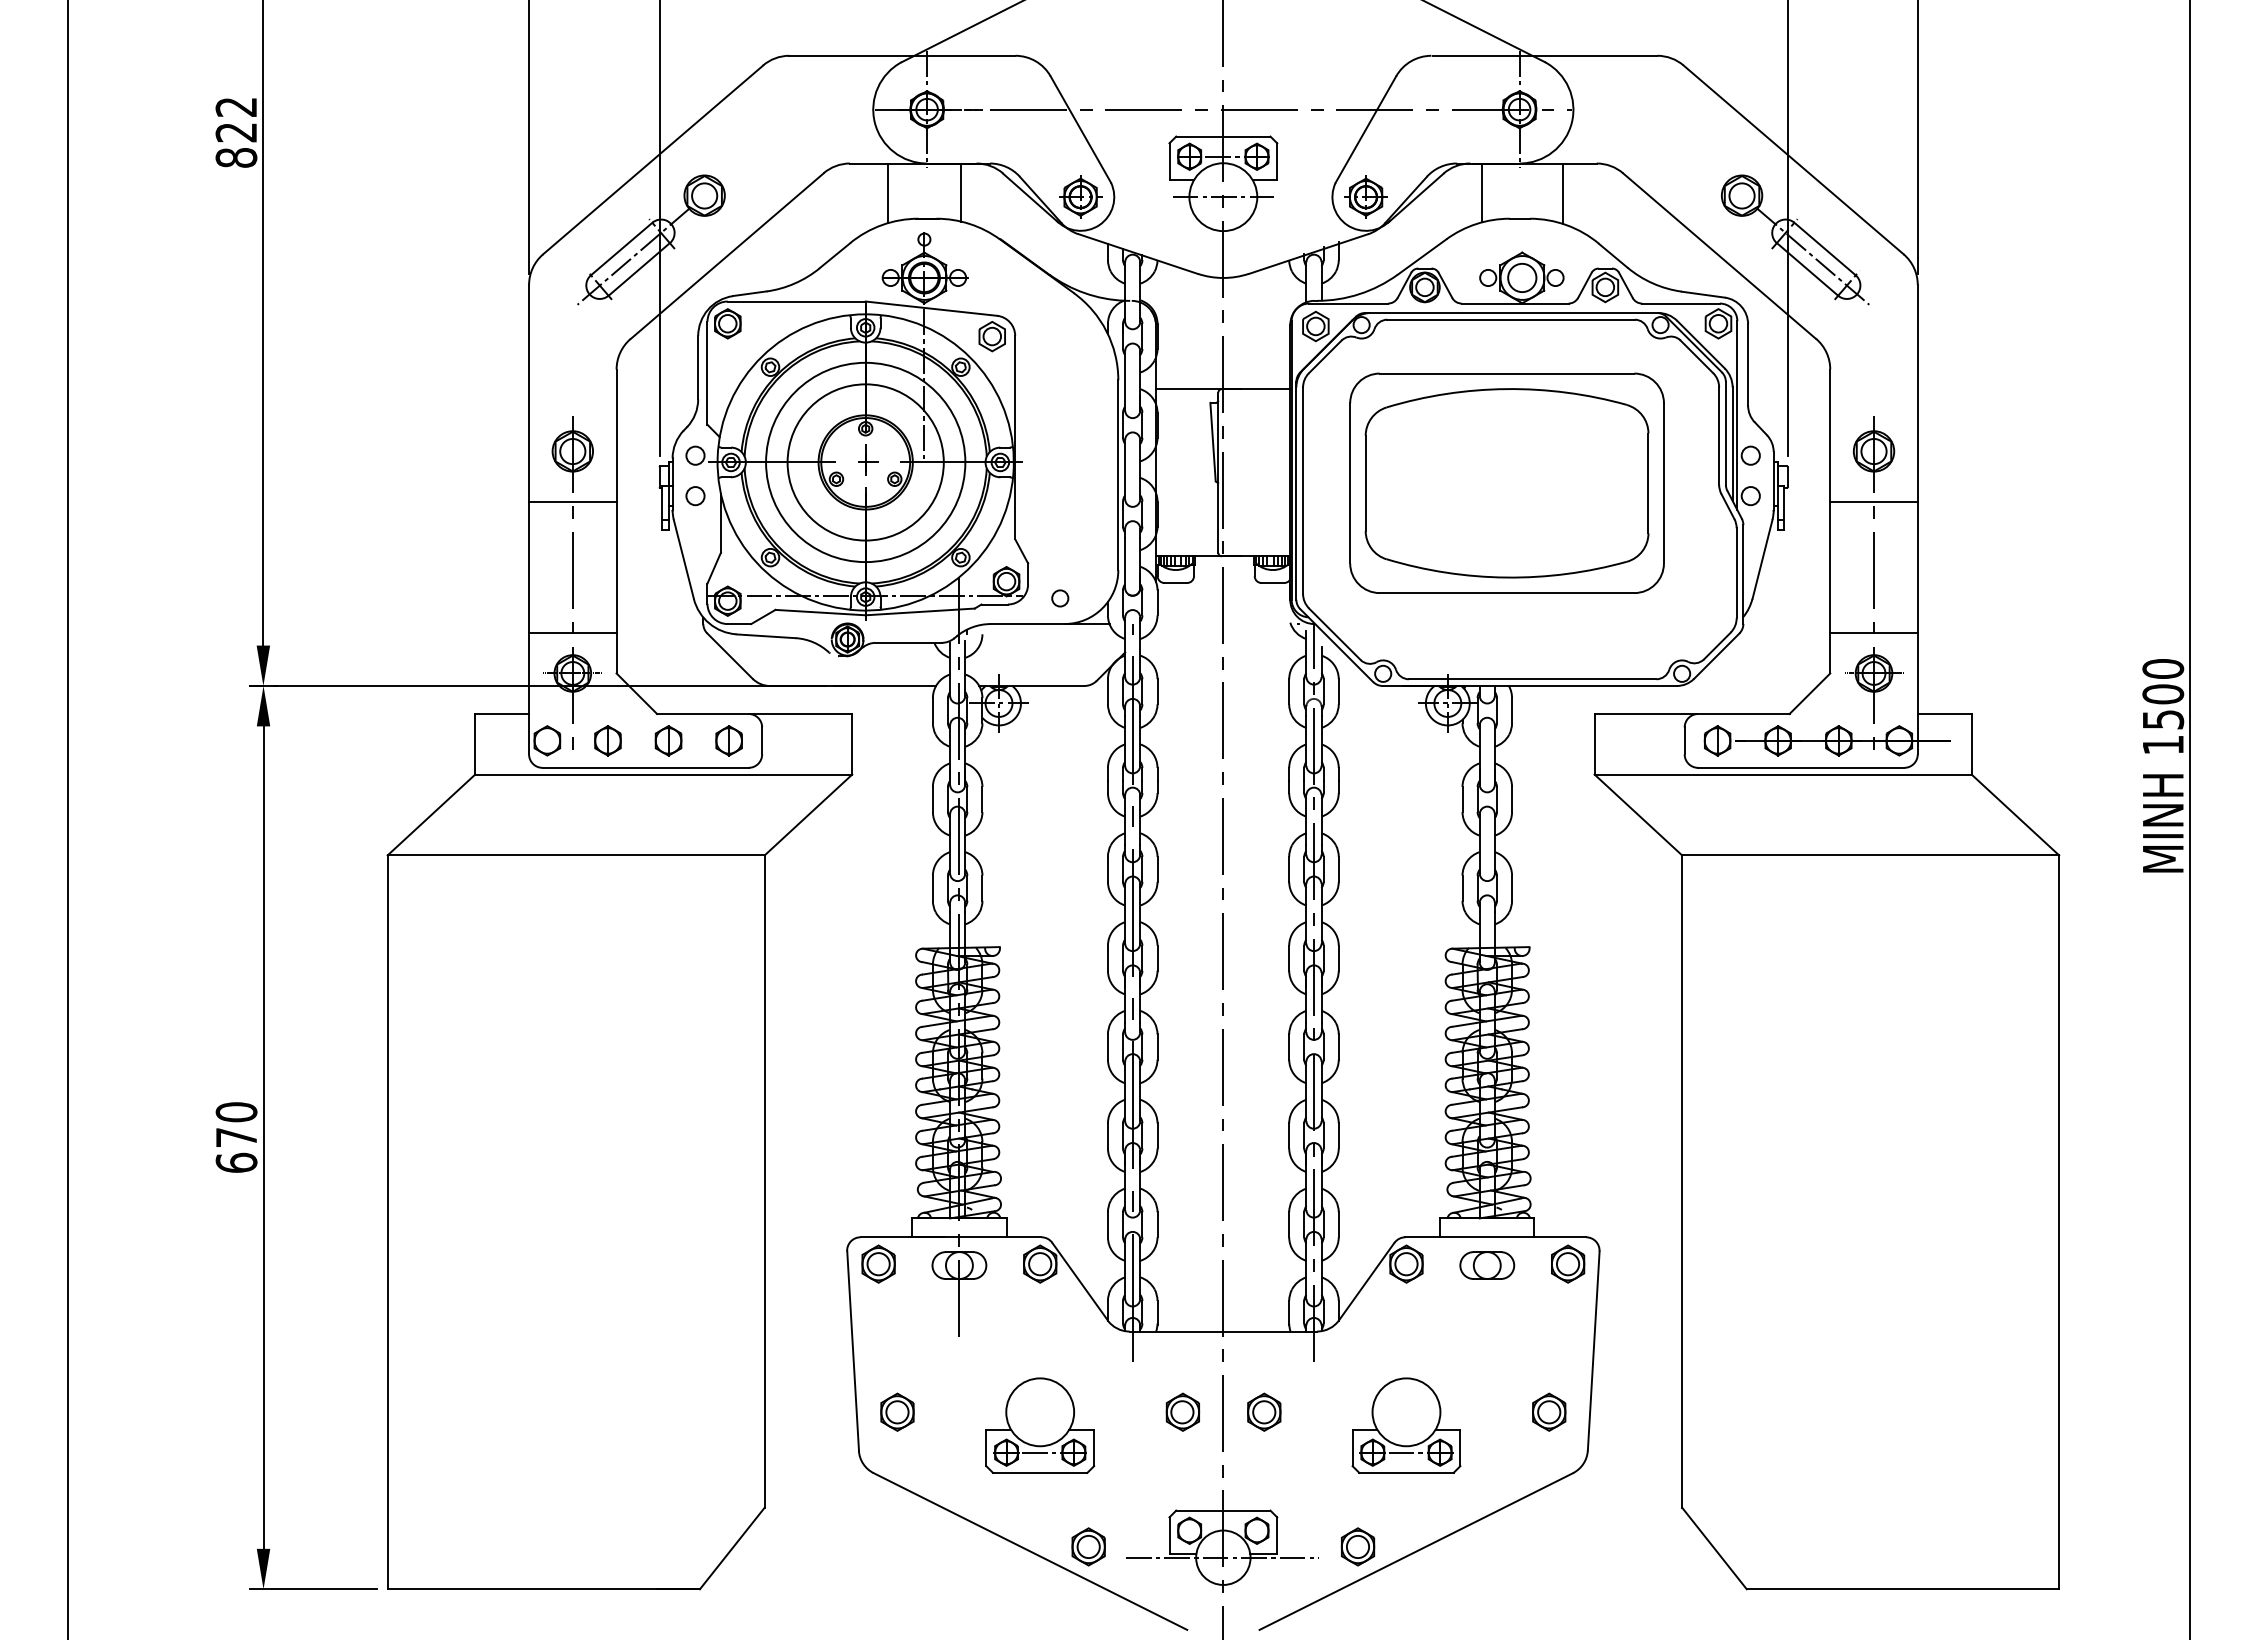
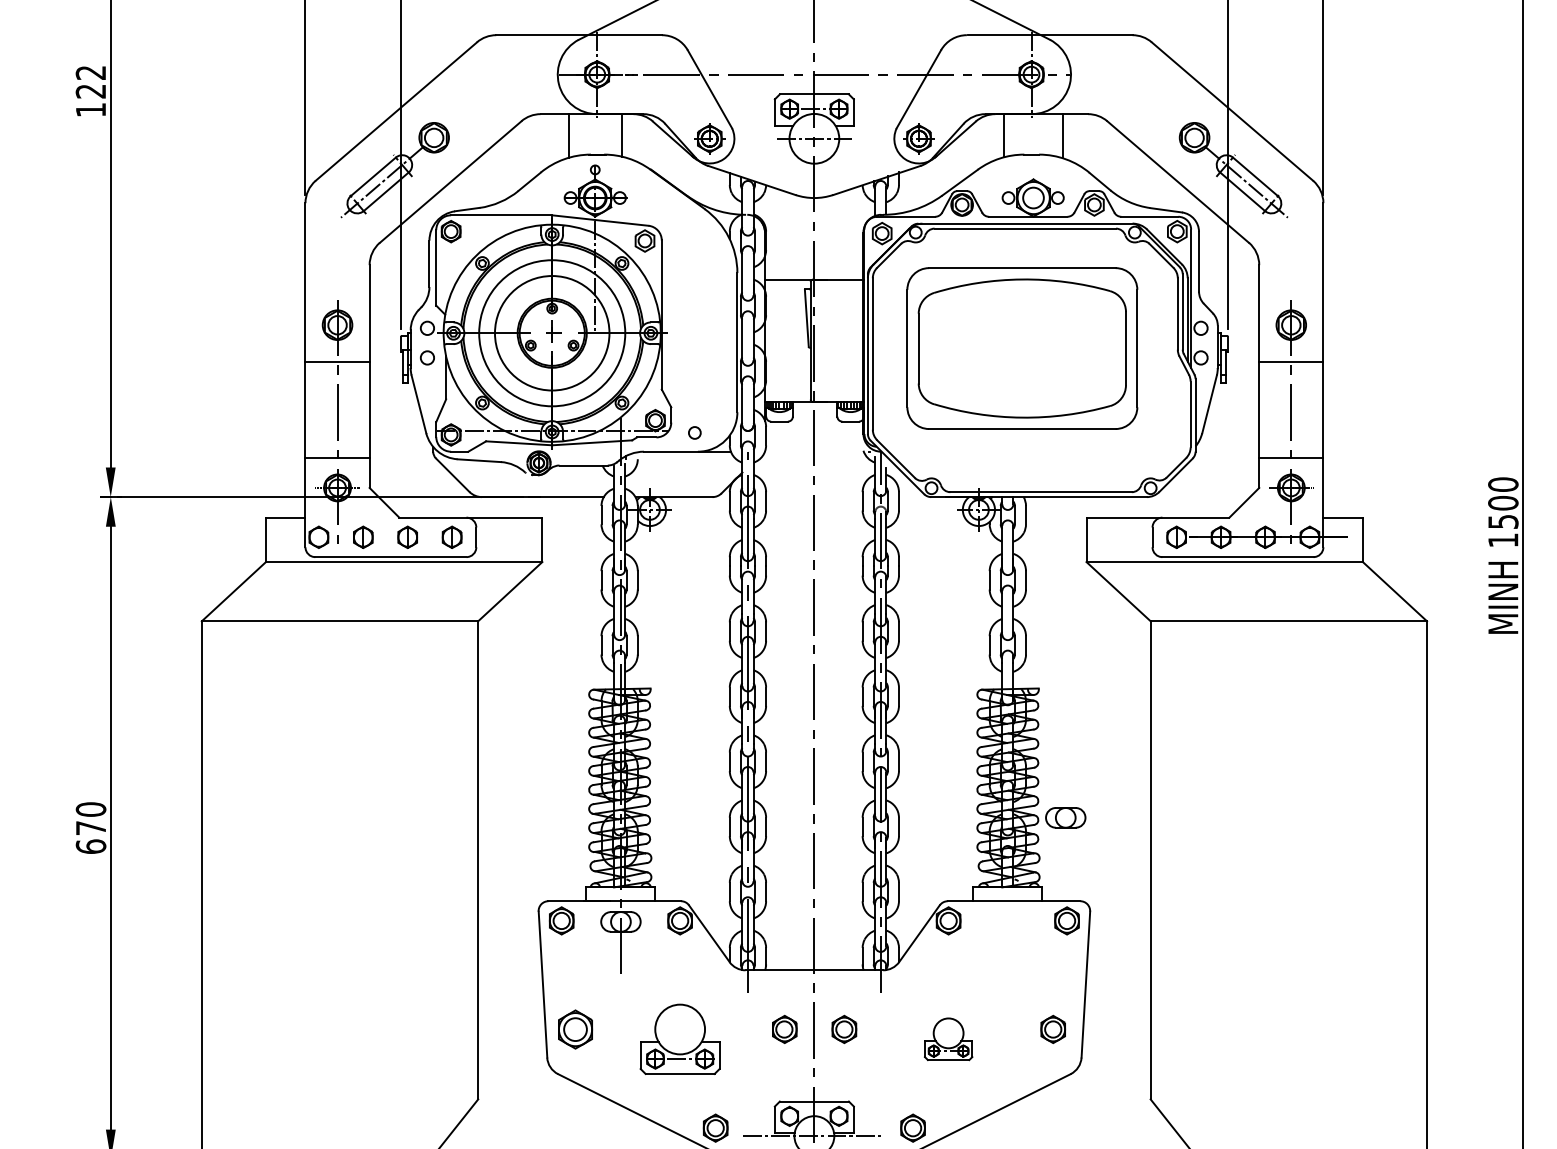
text: (236, 157) -> (91, 109), 822 -> 122
part: (1487, 1265) -> (1065, 817), moved
part: (897, 1411) -> (575, 1028), size x1.4
part: (1406, 1425) -> (948, 1039), size x0.6

